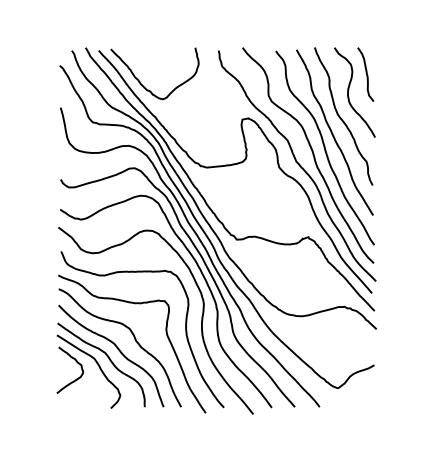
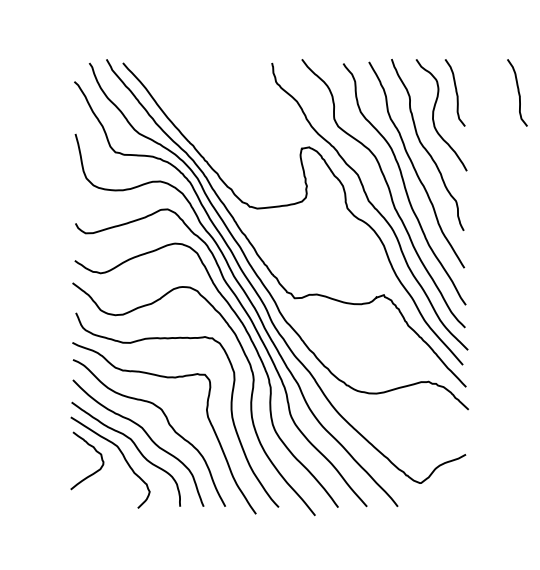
curve: (415, 73) -> (517, 91), added
curve: (140, 81) -> (174, 101), removed

